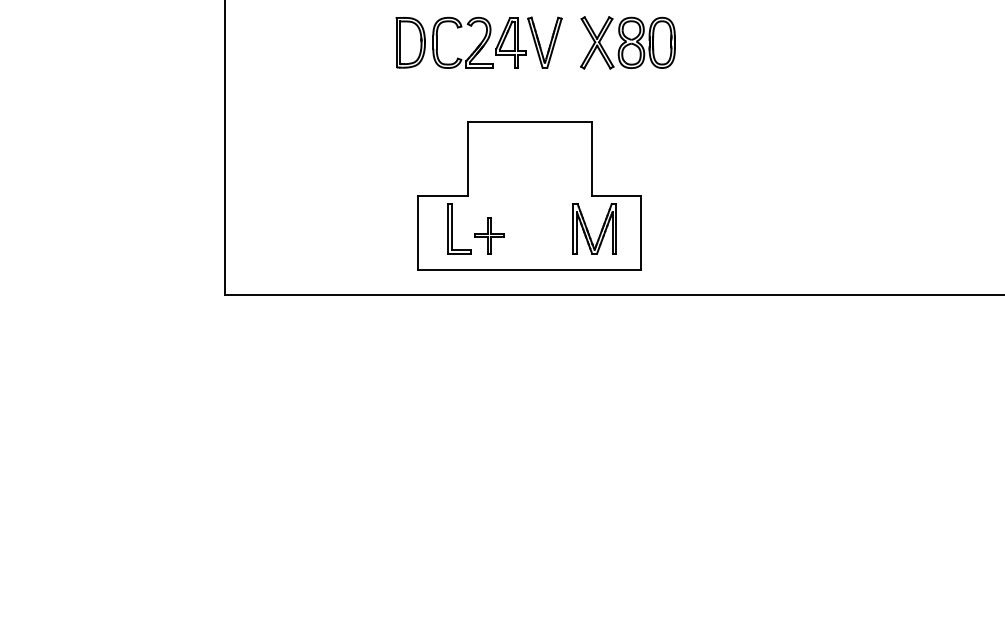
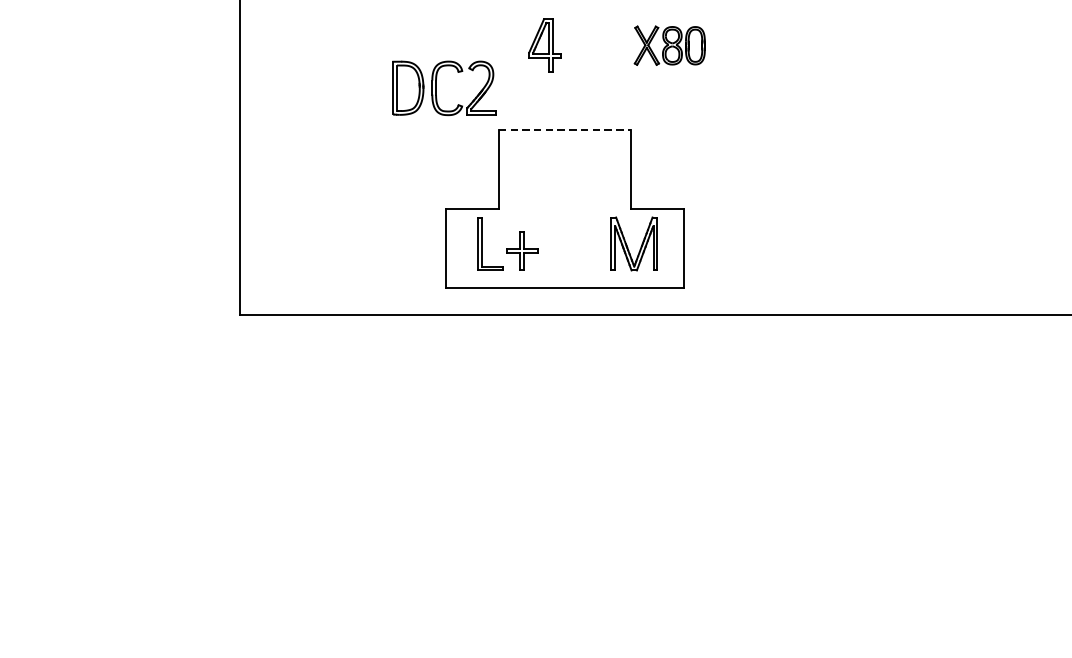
part: (437, 42) -> (436, 87), moved
part: (544, 42) -> (580, 45), removed
part: (627, 42) -> (669, 45), size x0.7
line: (529, 121) -> (564, 129), solid -> dashed

